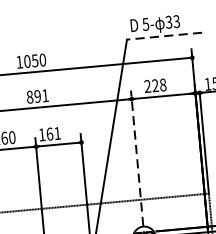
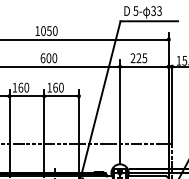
line: (164, 36) -> (149, 21), dashed -> solid
text: (162, 84) -> (144, 57), 228 -> 225
text: (37, 96) -> (48, 58), 891 -> 600
text: (57, 133) -> (61, 87), 161 -> 160
line: (137, 158) -> (120, 112), dashed -> solid

